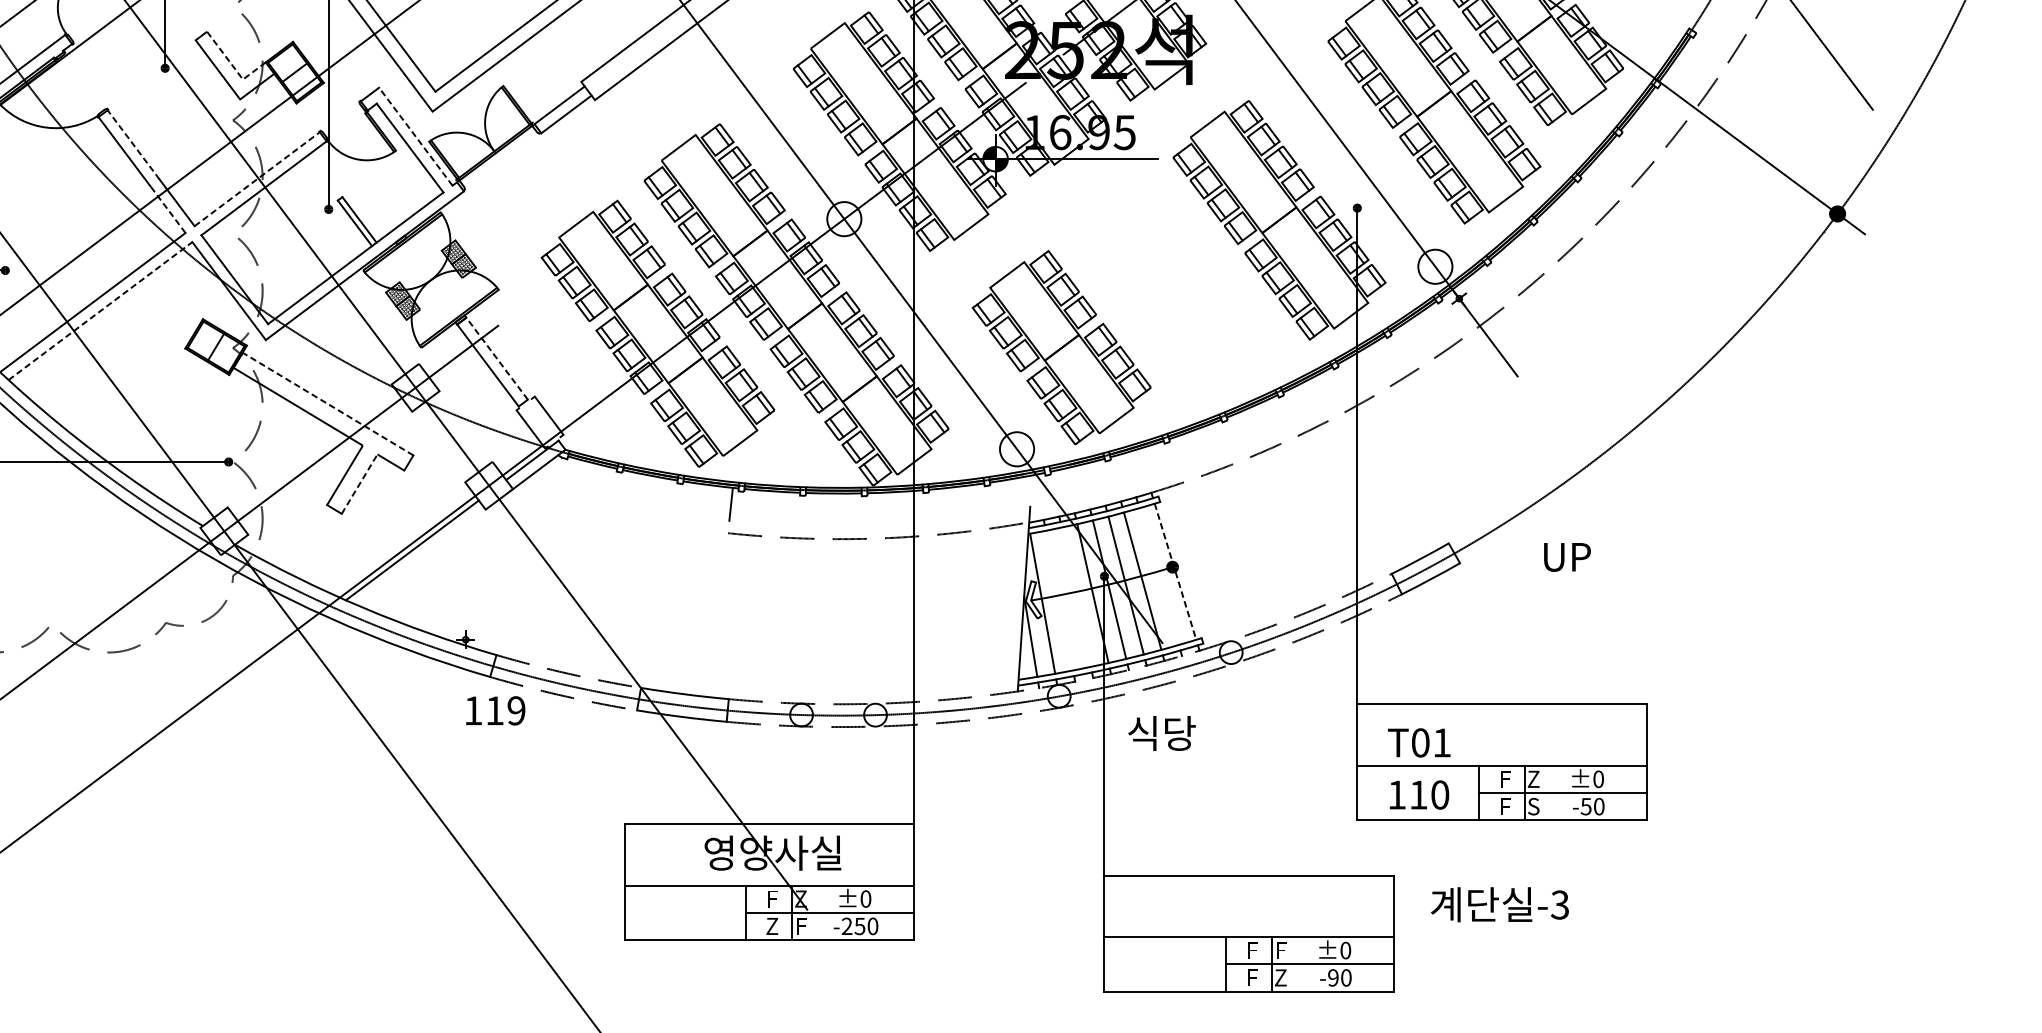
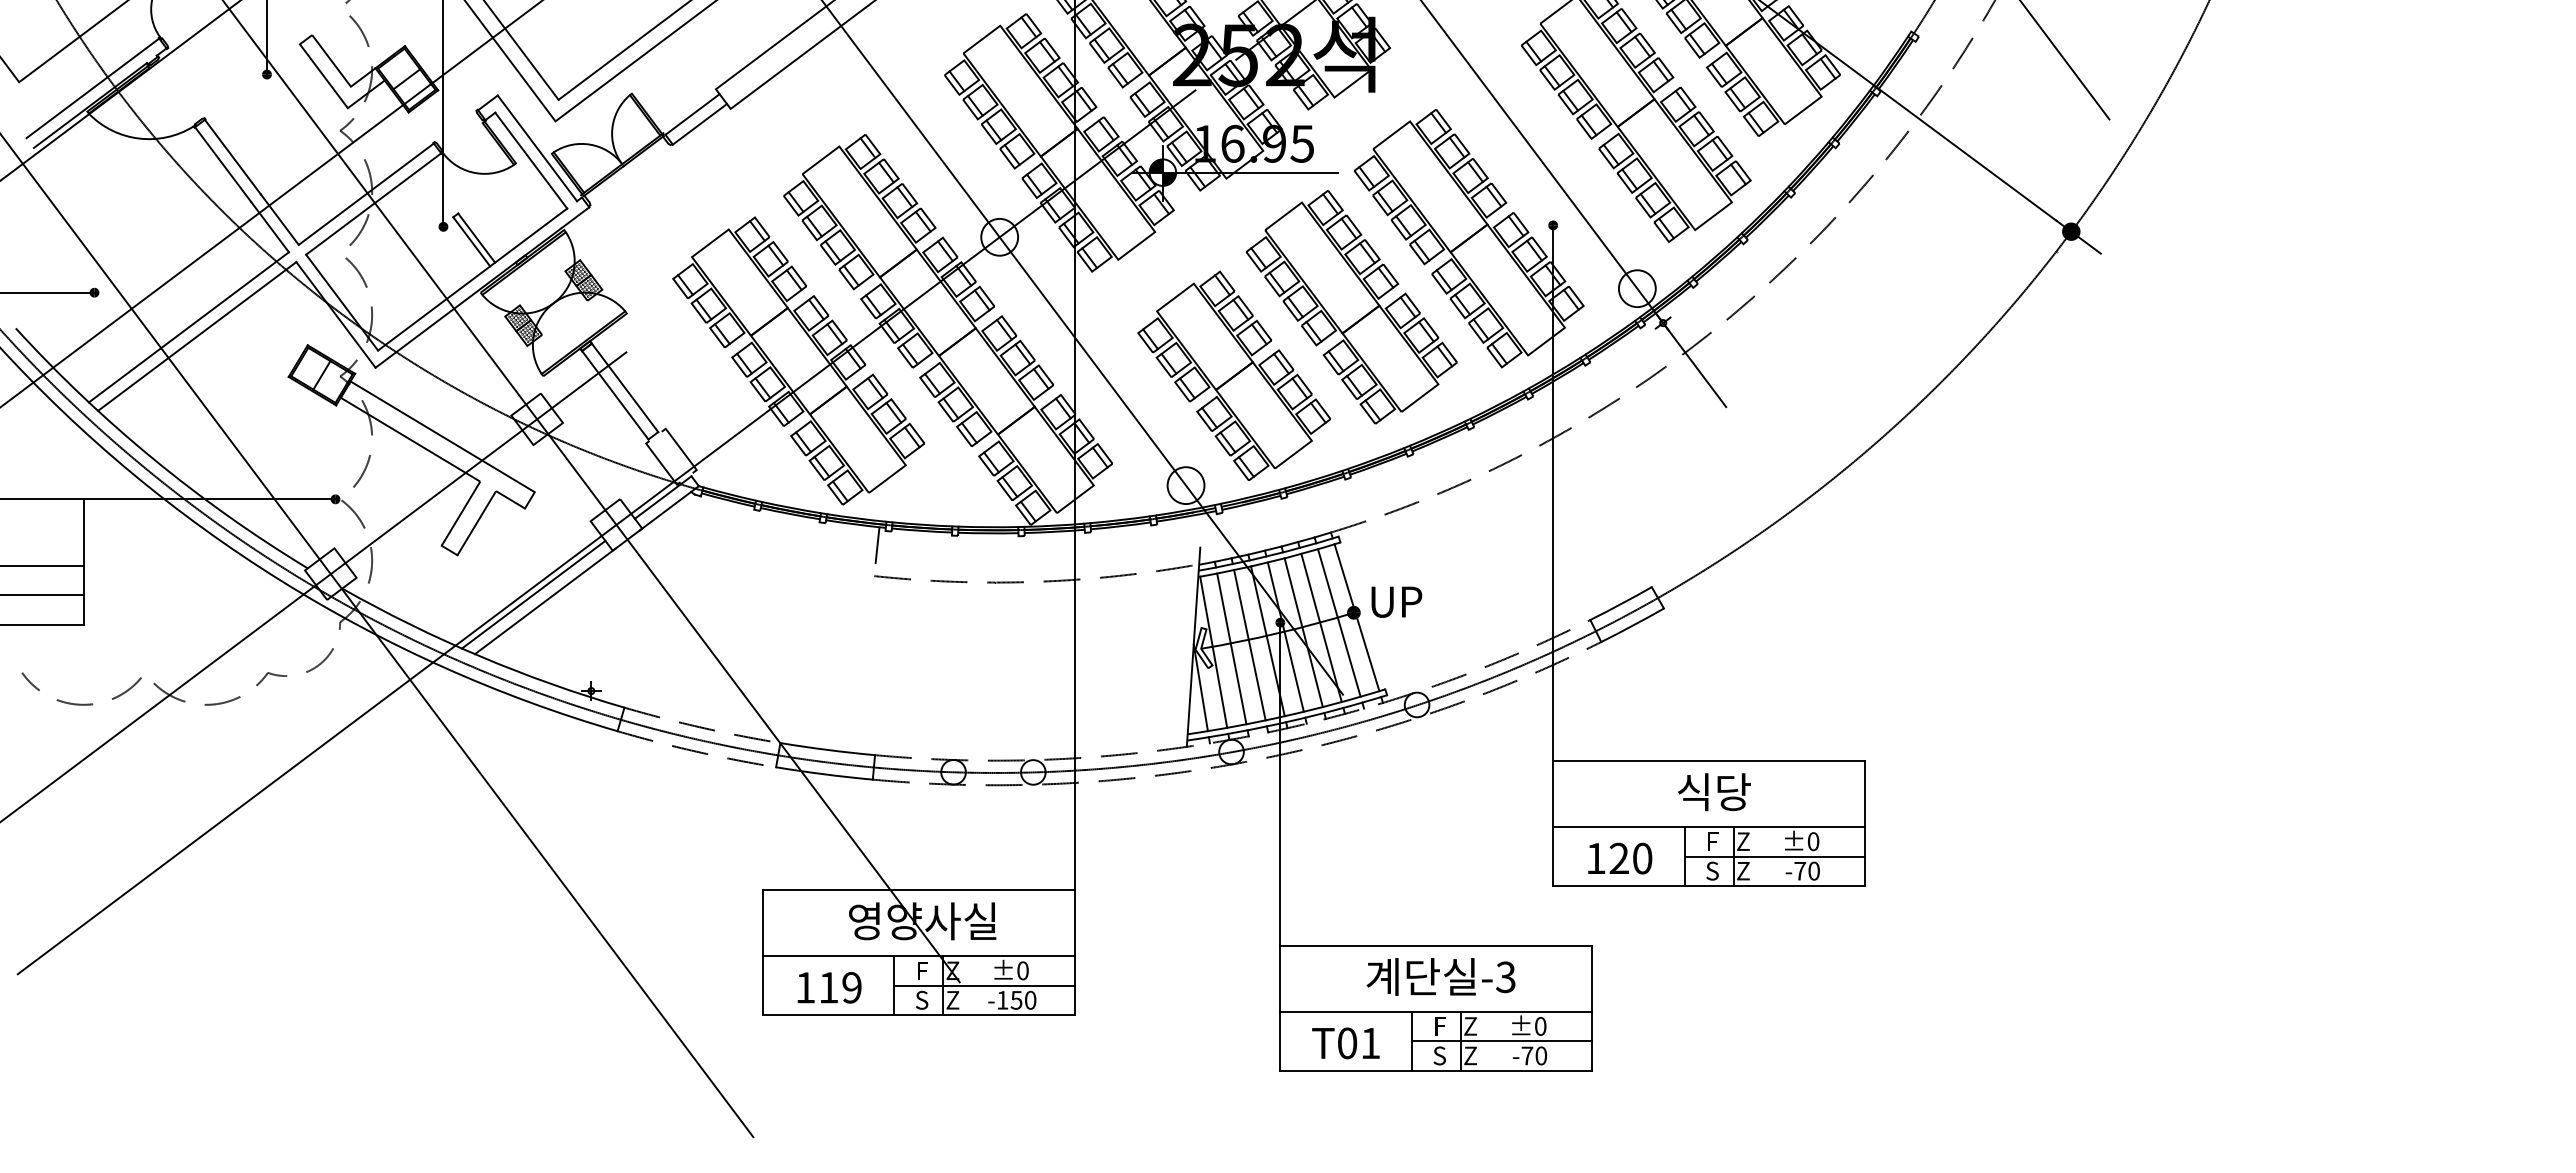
line: (233, 67) -> (340, 73), dashed -> solid
line: (415, 135) -> (537, 147), dashed -> solid
line: (133, 145) -> (232, 157), dashed -> solid
line: (257, 178) -> (366, 193), dashed -> solid
line: (167, 209) -> (269, 226), dashed -> solid
part: (1170, 284) -> (1351, 307), added
line: (100, 311) -> (197, 336), dashed -> solid
line: (496, 358) -> (624, 387), dashed -> solid
line: (327, 403) -> (442, 436), dashed -> solid
line: (360, 483) -> (477, 522), dashed -> solid
line: (422, 556) -> (544, 601), added
text: (1567, 556) -> (1396, 601), moved
line: (1175, 571) -> (1356, 617), dashed -> solid
line: (1159, 576) -> (1339, 622), added
line: (1075, 597) -> (1249, 645), added
line: (1059, 600) -> (1231, 648), added
text: (495, 710) -> (829, 987), moved
text: (1162, 733) -> (1714, 792), moved
text: (1418, 743) -> (1345, 1043), moved
text: (1417, 794) -> (1618, 857), 110 -> 120
text: (1505, 806) -> (1712, 870), F -> S
text: (1533, 806) -> (1743, 870), S -> Z
text: (1585, 806) -> (1799, 871), -50 -> -70
text: (1499, 904) -> (1440, 976), moved
text: (771, 925) -> (921, 999), Z -> S
text: (846, 925) -> (1002, 999), -250 -> -150
text: (800, 926) -> (952, 1000), F -> Z
text: (1280, 950) -> (1470, 1026), F -> Z
text: (1251, 977) -> (1439, 1055), F -> S
text: (1333, 977) -> (1527, 1055), -90 -> -70

